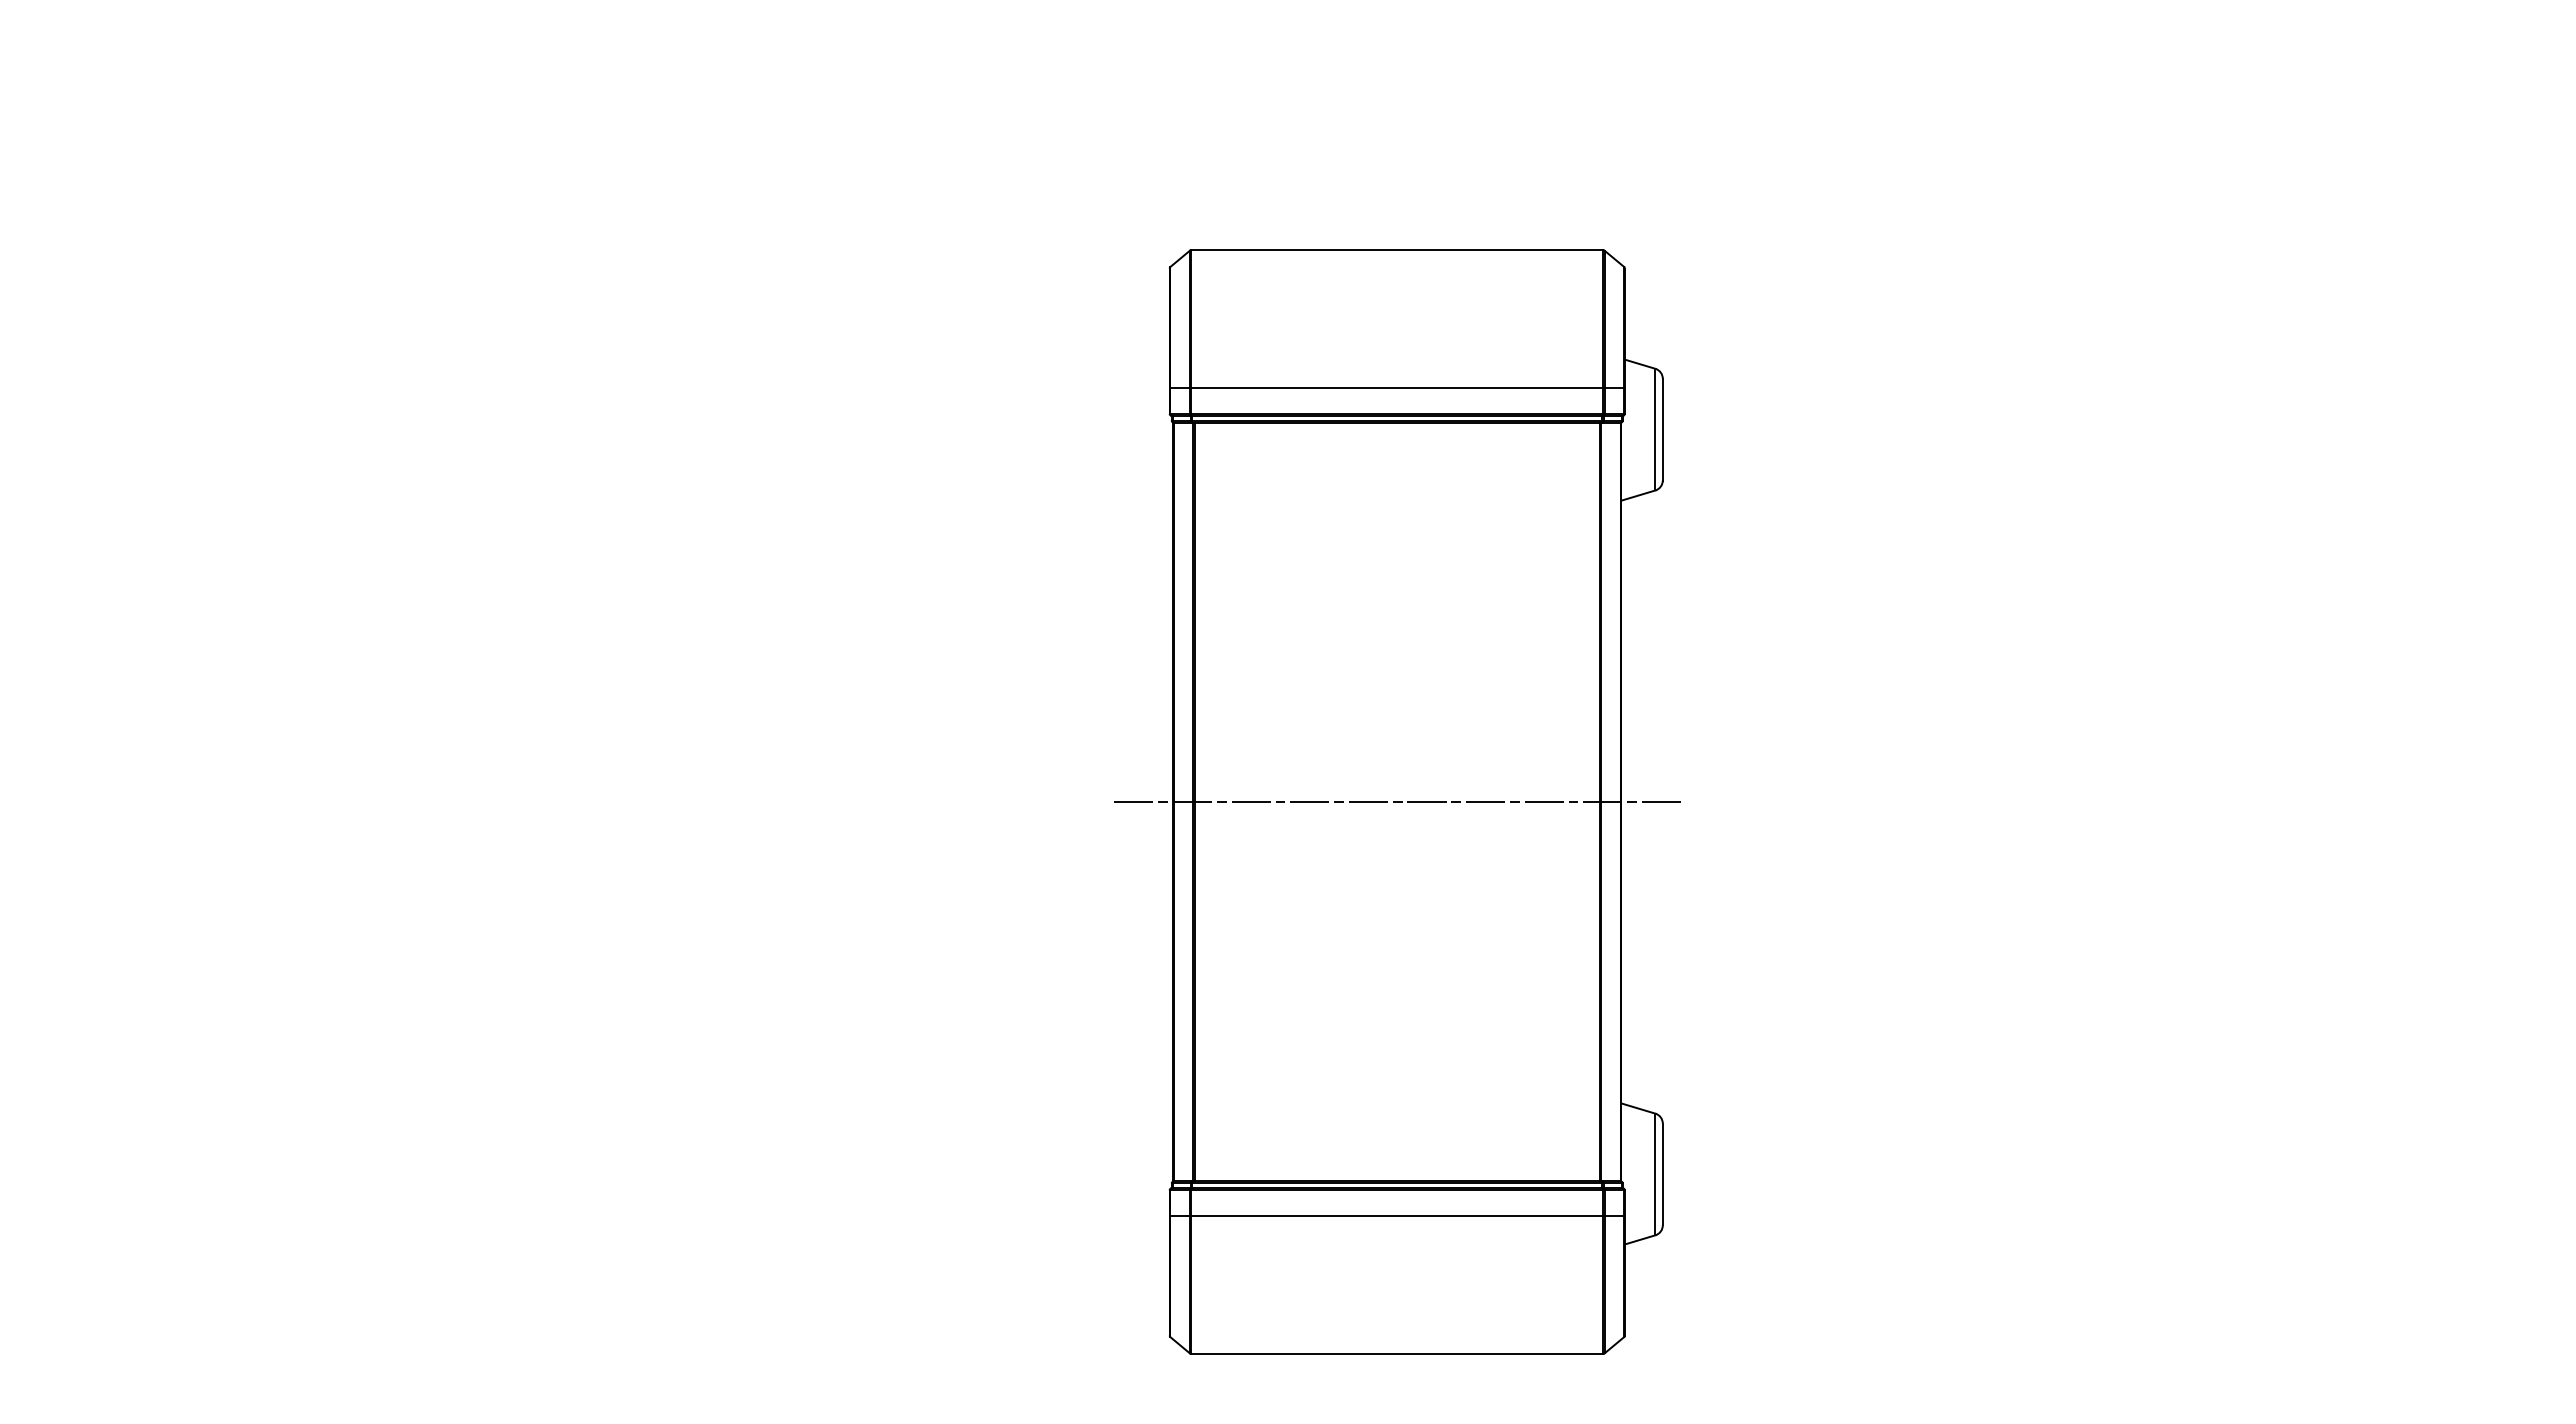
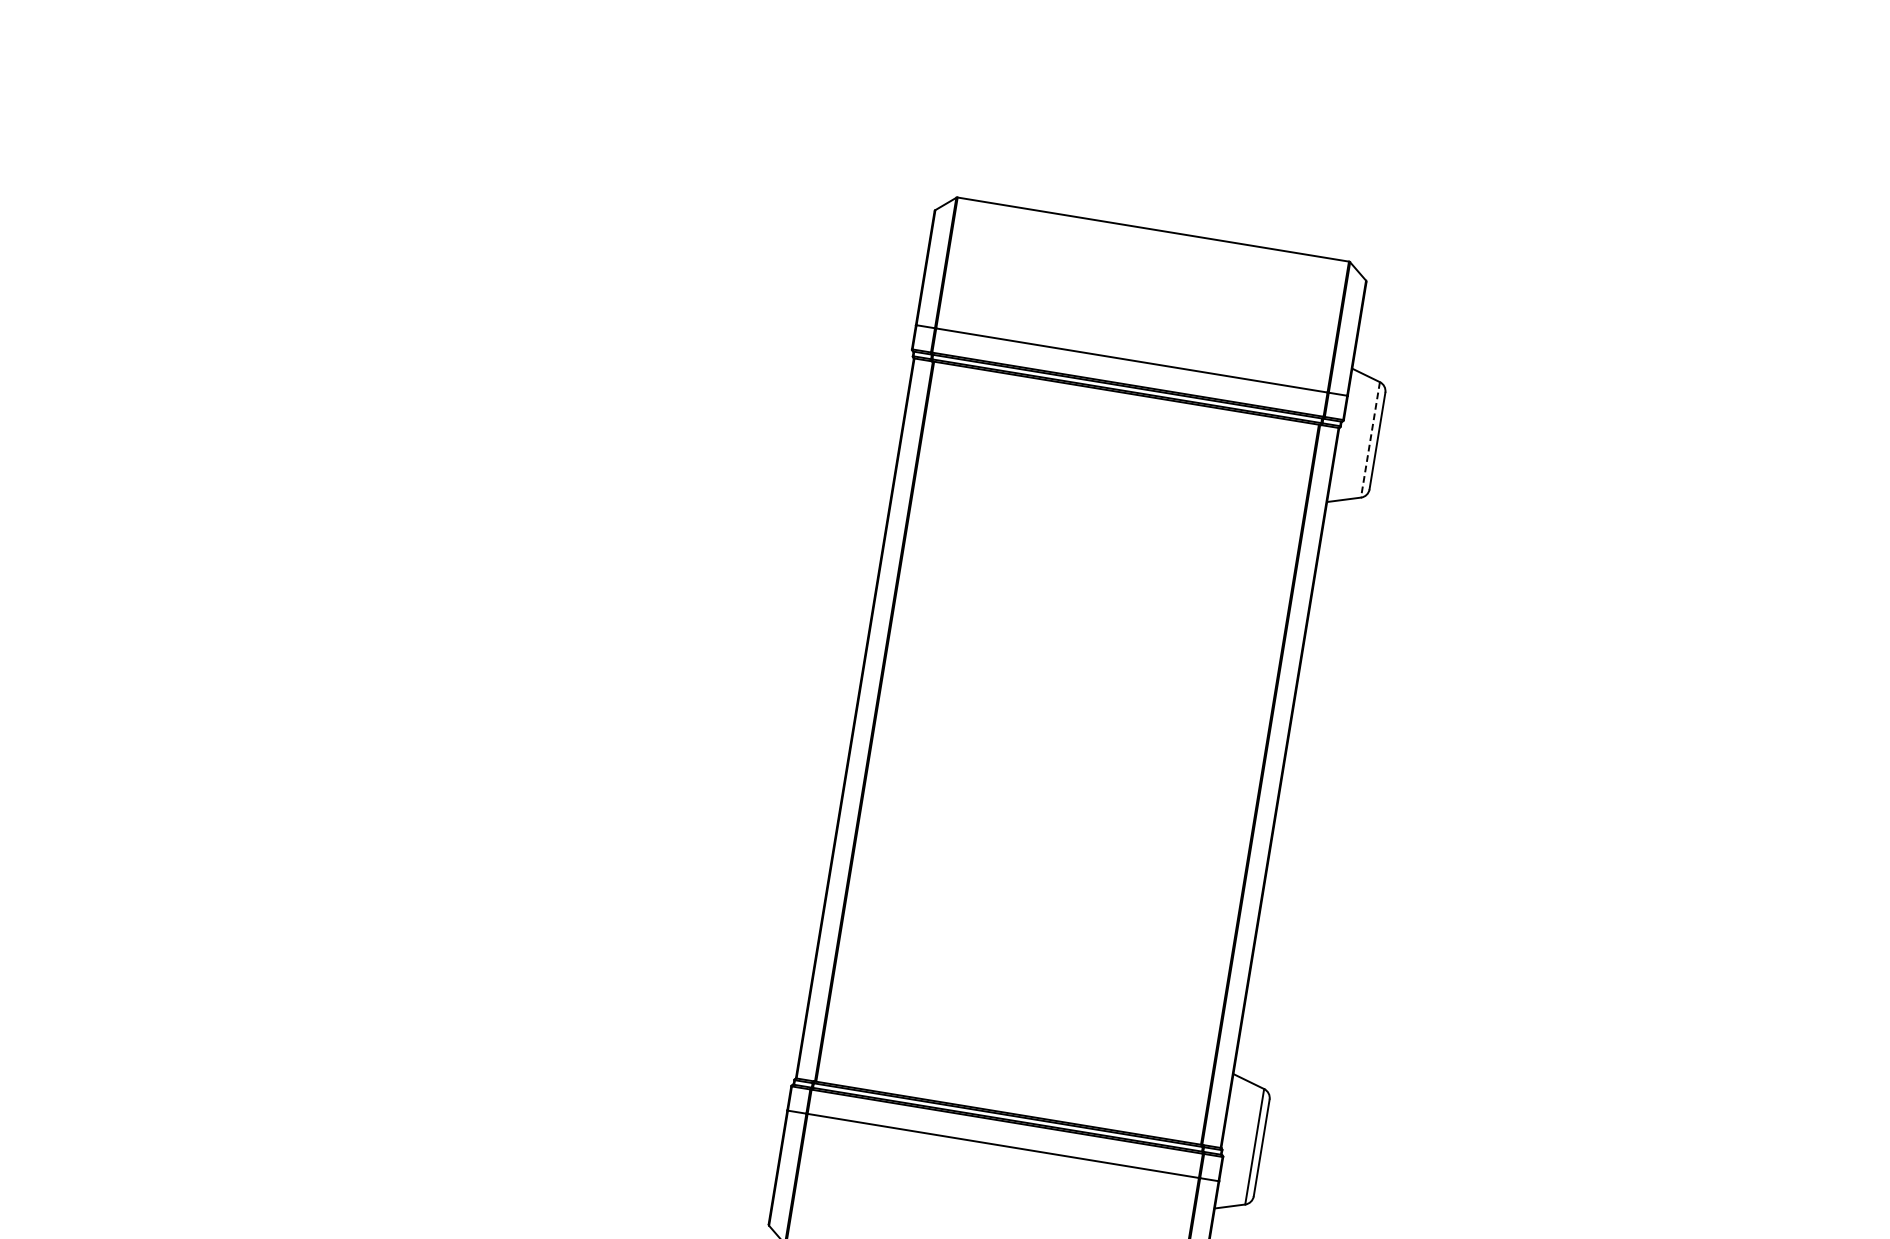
line: (1655, 429) -> (1370, 439), solid -> dashed
line: (1397, 802) -> (1067, 753), removed

